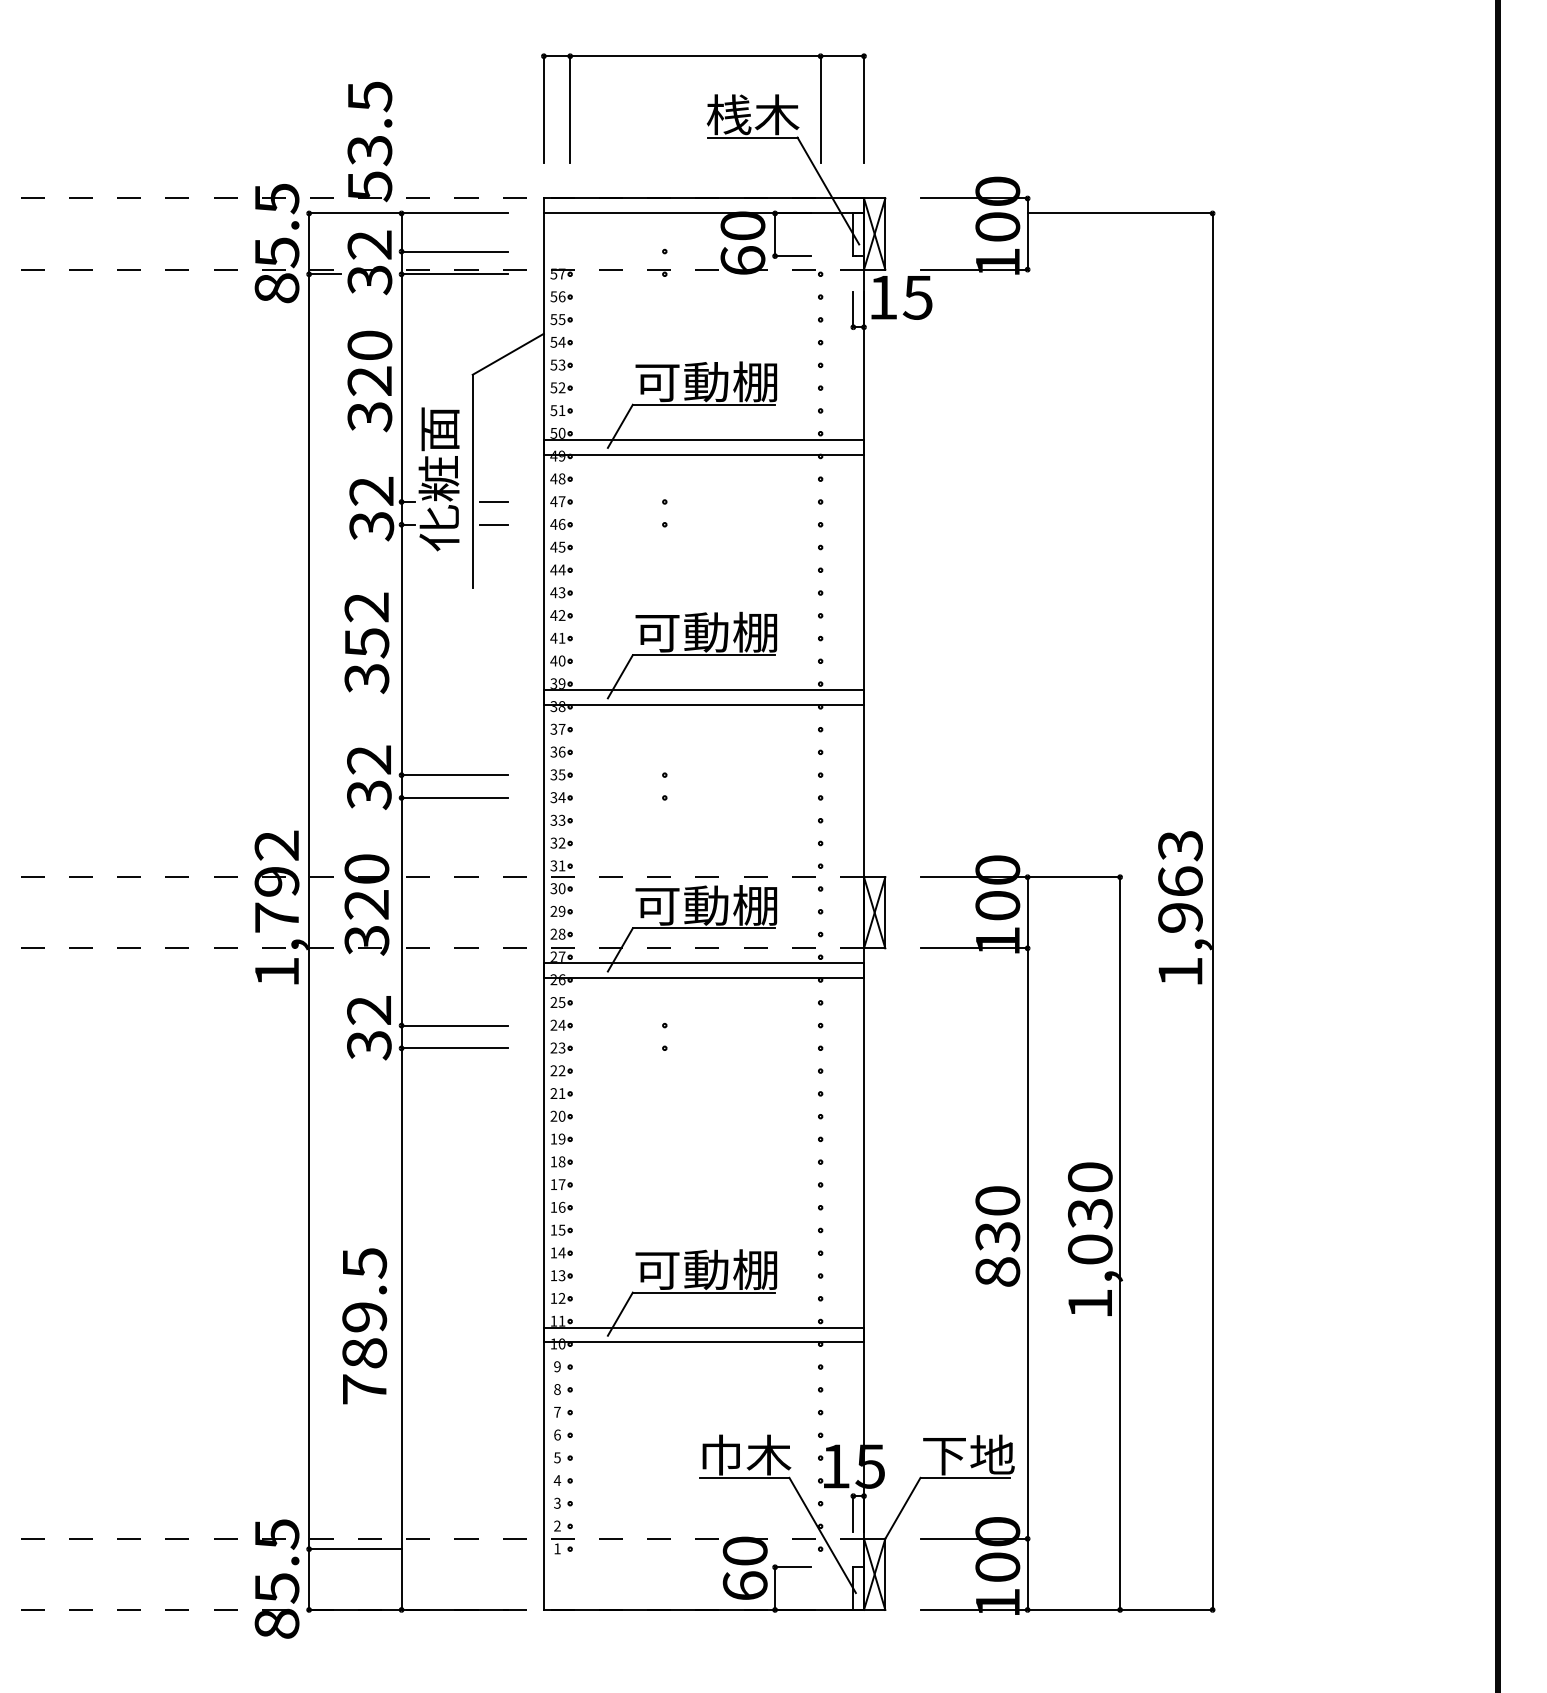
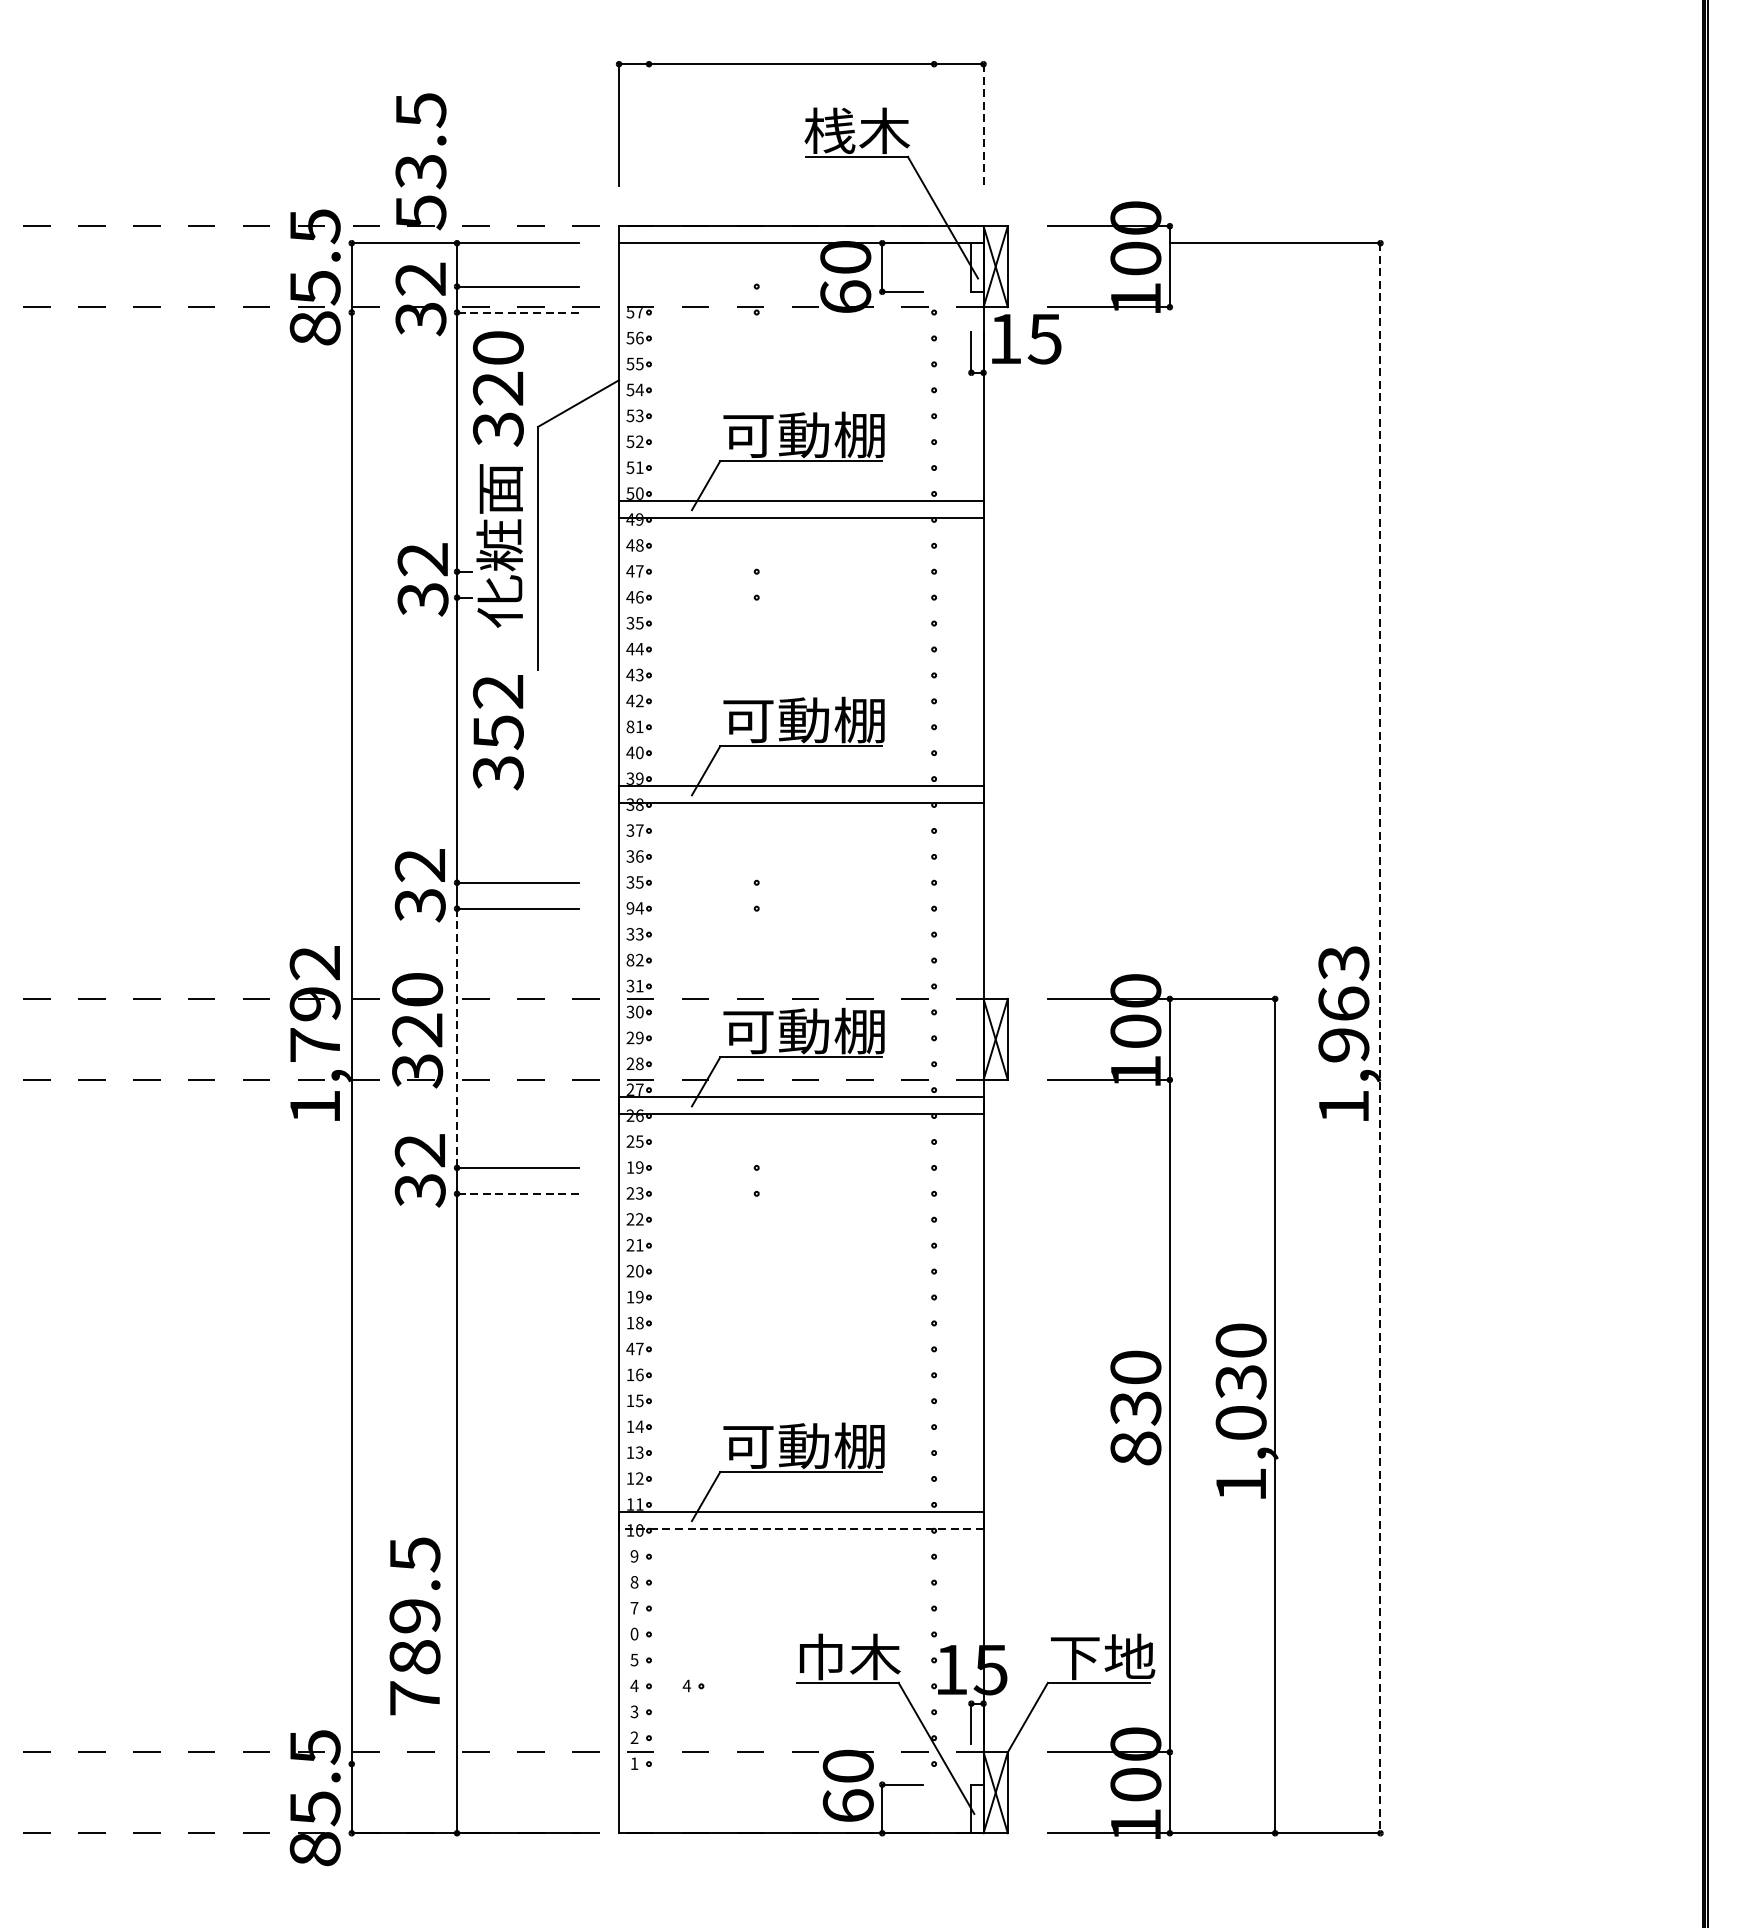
line: (570, 109) -> (649, 124), removed
line: (820, 109) -> (934, 124), removed
line: (864, 110) -> (984, 125), solid -> dashed
line: (325, 274) -> (370, 312), removed
line: (454, 274) -> (517, 312), solid -> dashed
text: (369, 381) -> (497, 389), moved
line: (494, 501) -> (562, 571), removed
line: (494, 524) -> (562, 597), removed
text: (553, 546) -> (630, 622), 45 -> 35
text: (553, 637) -> (630, 726), 41 -> 81
text: (366, 643) -> (497, 732), moved
text: (553, 797) -> (630, 908), 34 -> 94
text: (553, 842) -> (630, 959), 32 -> 82
line: (401, 911) -> (456, 1038), solid -> dashed
line: (1212, 912) -> (1380, 1039), solid -> dashed
text: (557, 1024) -> (634, 1166), 24 -> 19
line: (454, 1048) -> (517, 1193), solid -> dashed
text: (553, 1184) -> (630, 1348), 17 -> 47
text: (364, 1326) -> (414, 1626), moved
line: (703, 1342) -> (800, 1528), solid -> dashed
text: (557, 1434) -> (634, 1633), 6 -> 0
part: (608, 1480) -> (692, 1685), added
line: (355, 1549) -> (404, 1764), removed

